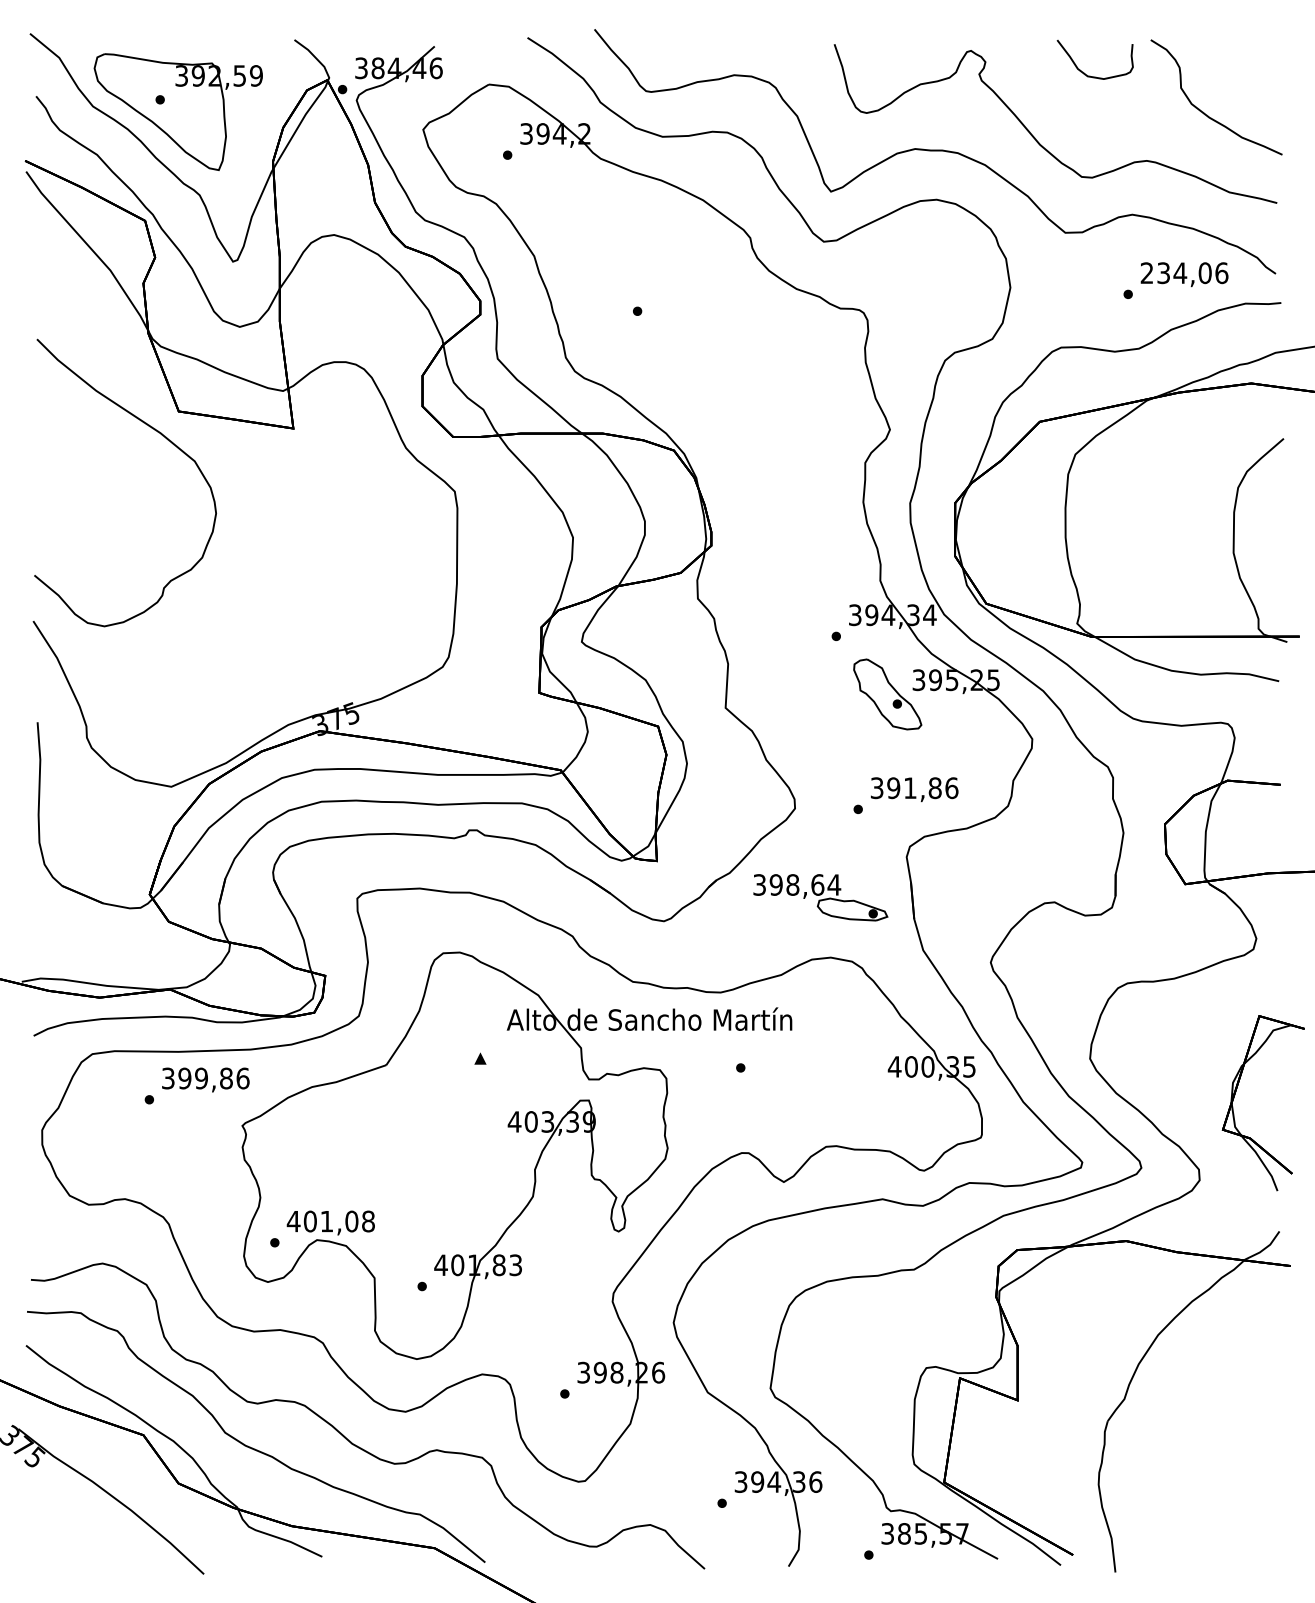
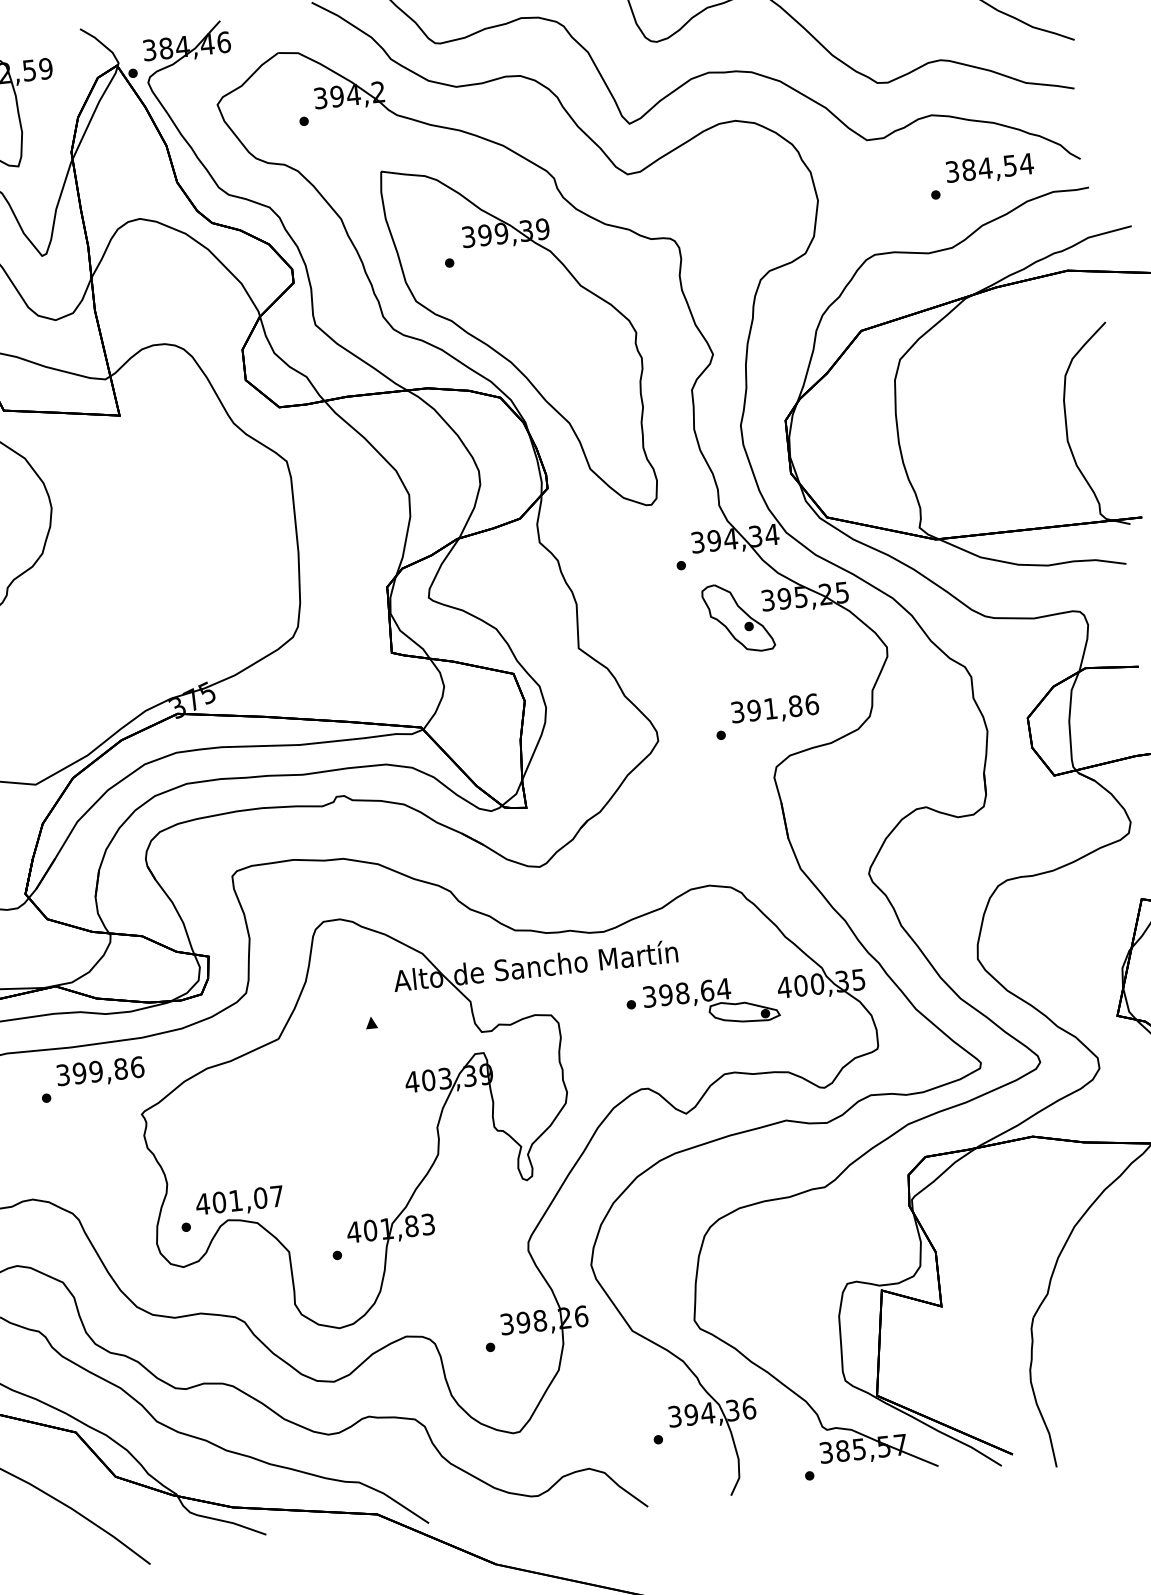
text: (1184, 273) -> (989, 168), 234,06 -> 384,54
part: (698, 392) -> (518, 337), added
part: (820, 897) -> (711, 1002), moved
text: (368, 1221) -> (277, 1196), 401,08 -> 401,07

